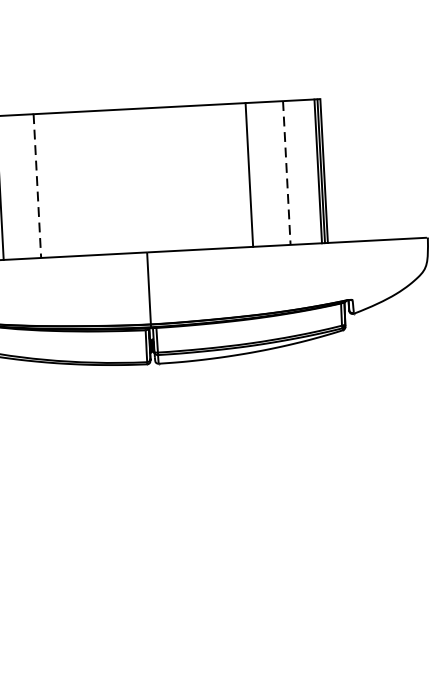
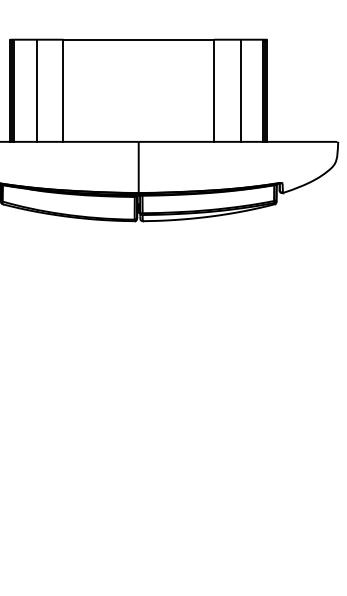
line: (286, 174) -> (240, 91), dashed -> solid
line: (37, 187) -> (63, 91), dashed -> solid

